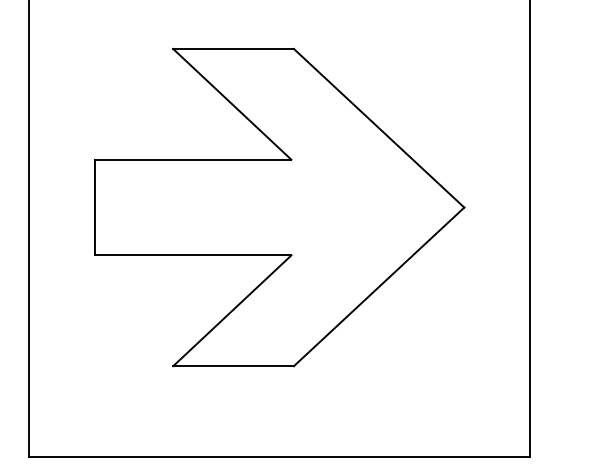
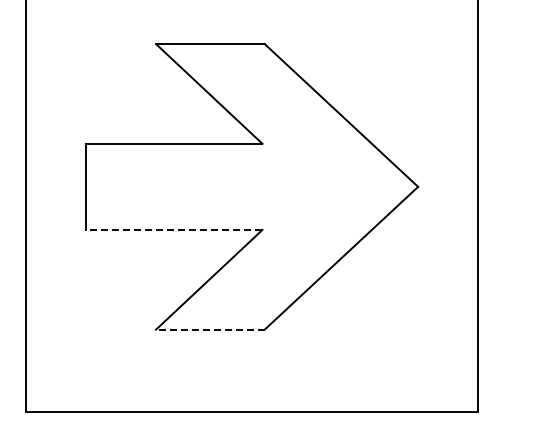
line: (192, 254) -> (173, 229), solid -> dashed
line: (232, 366) -> (209, 329), solid -> dashed

